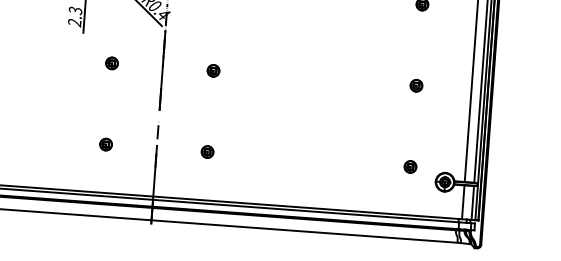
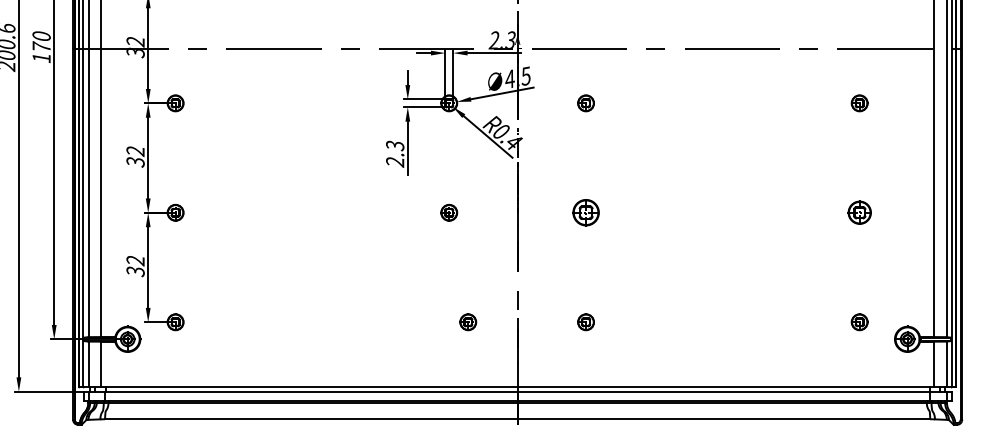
part: (213, 70) -> (585, 212), size x1.6
part: (416, 85) -> (859, 212), size x1.4
part: (106, 144) -> (468, 322), moved

